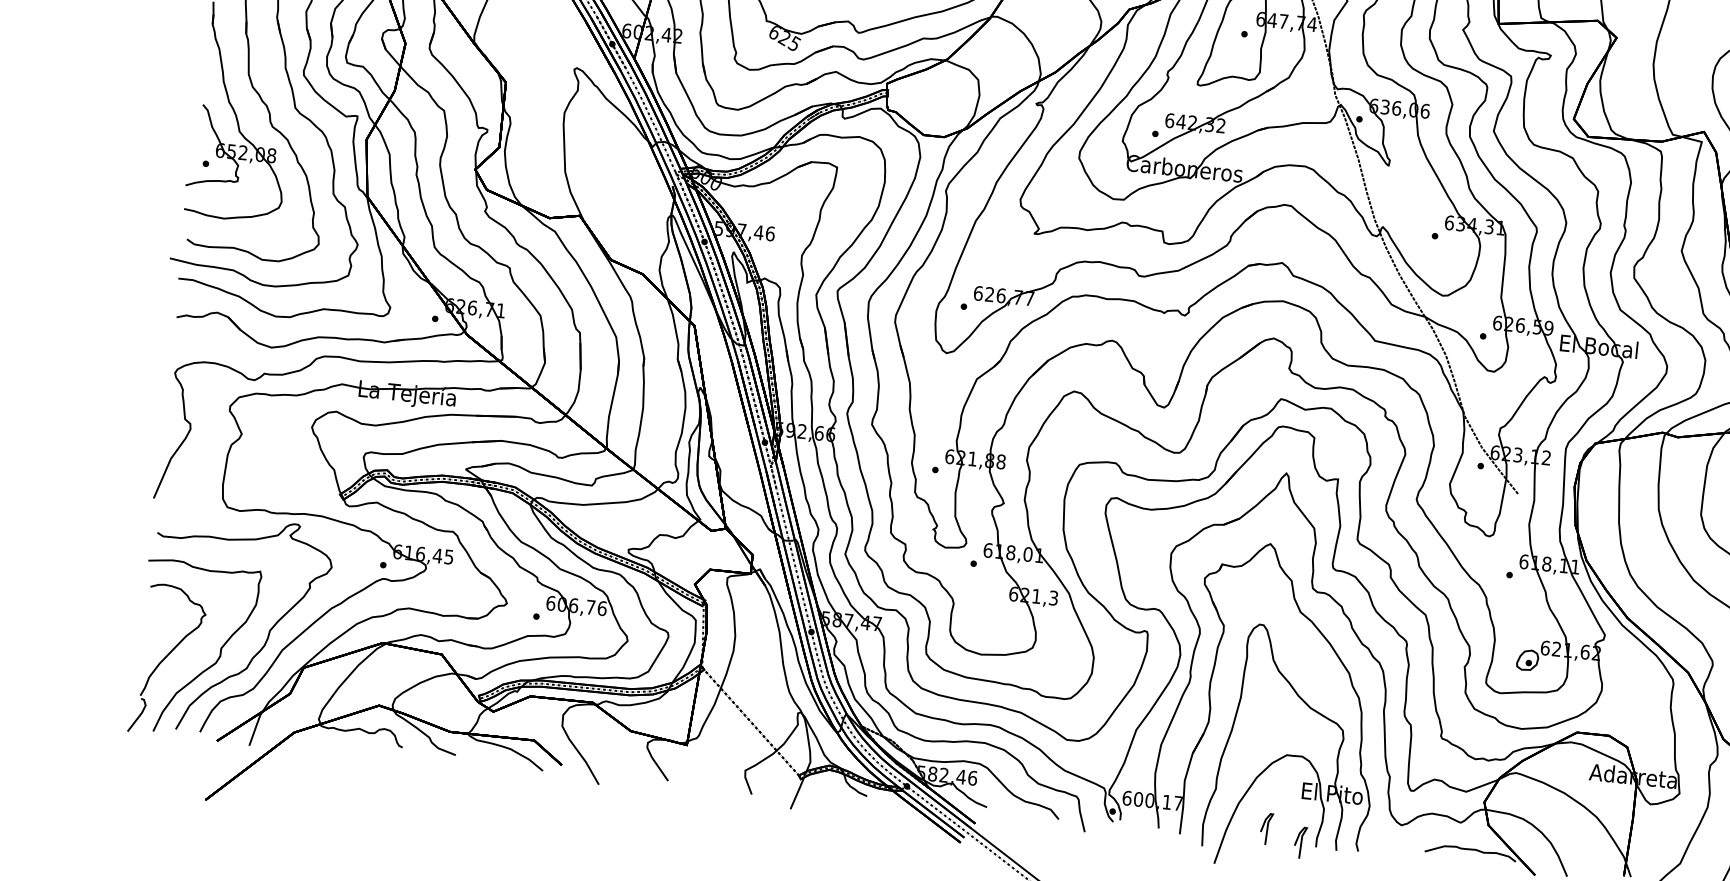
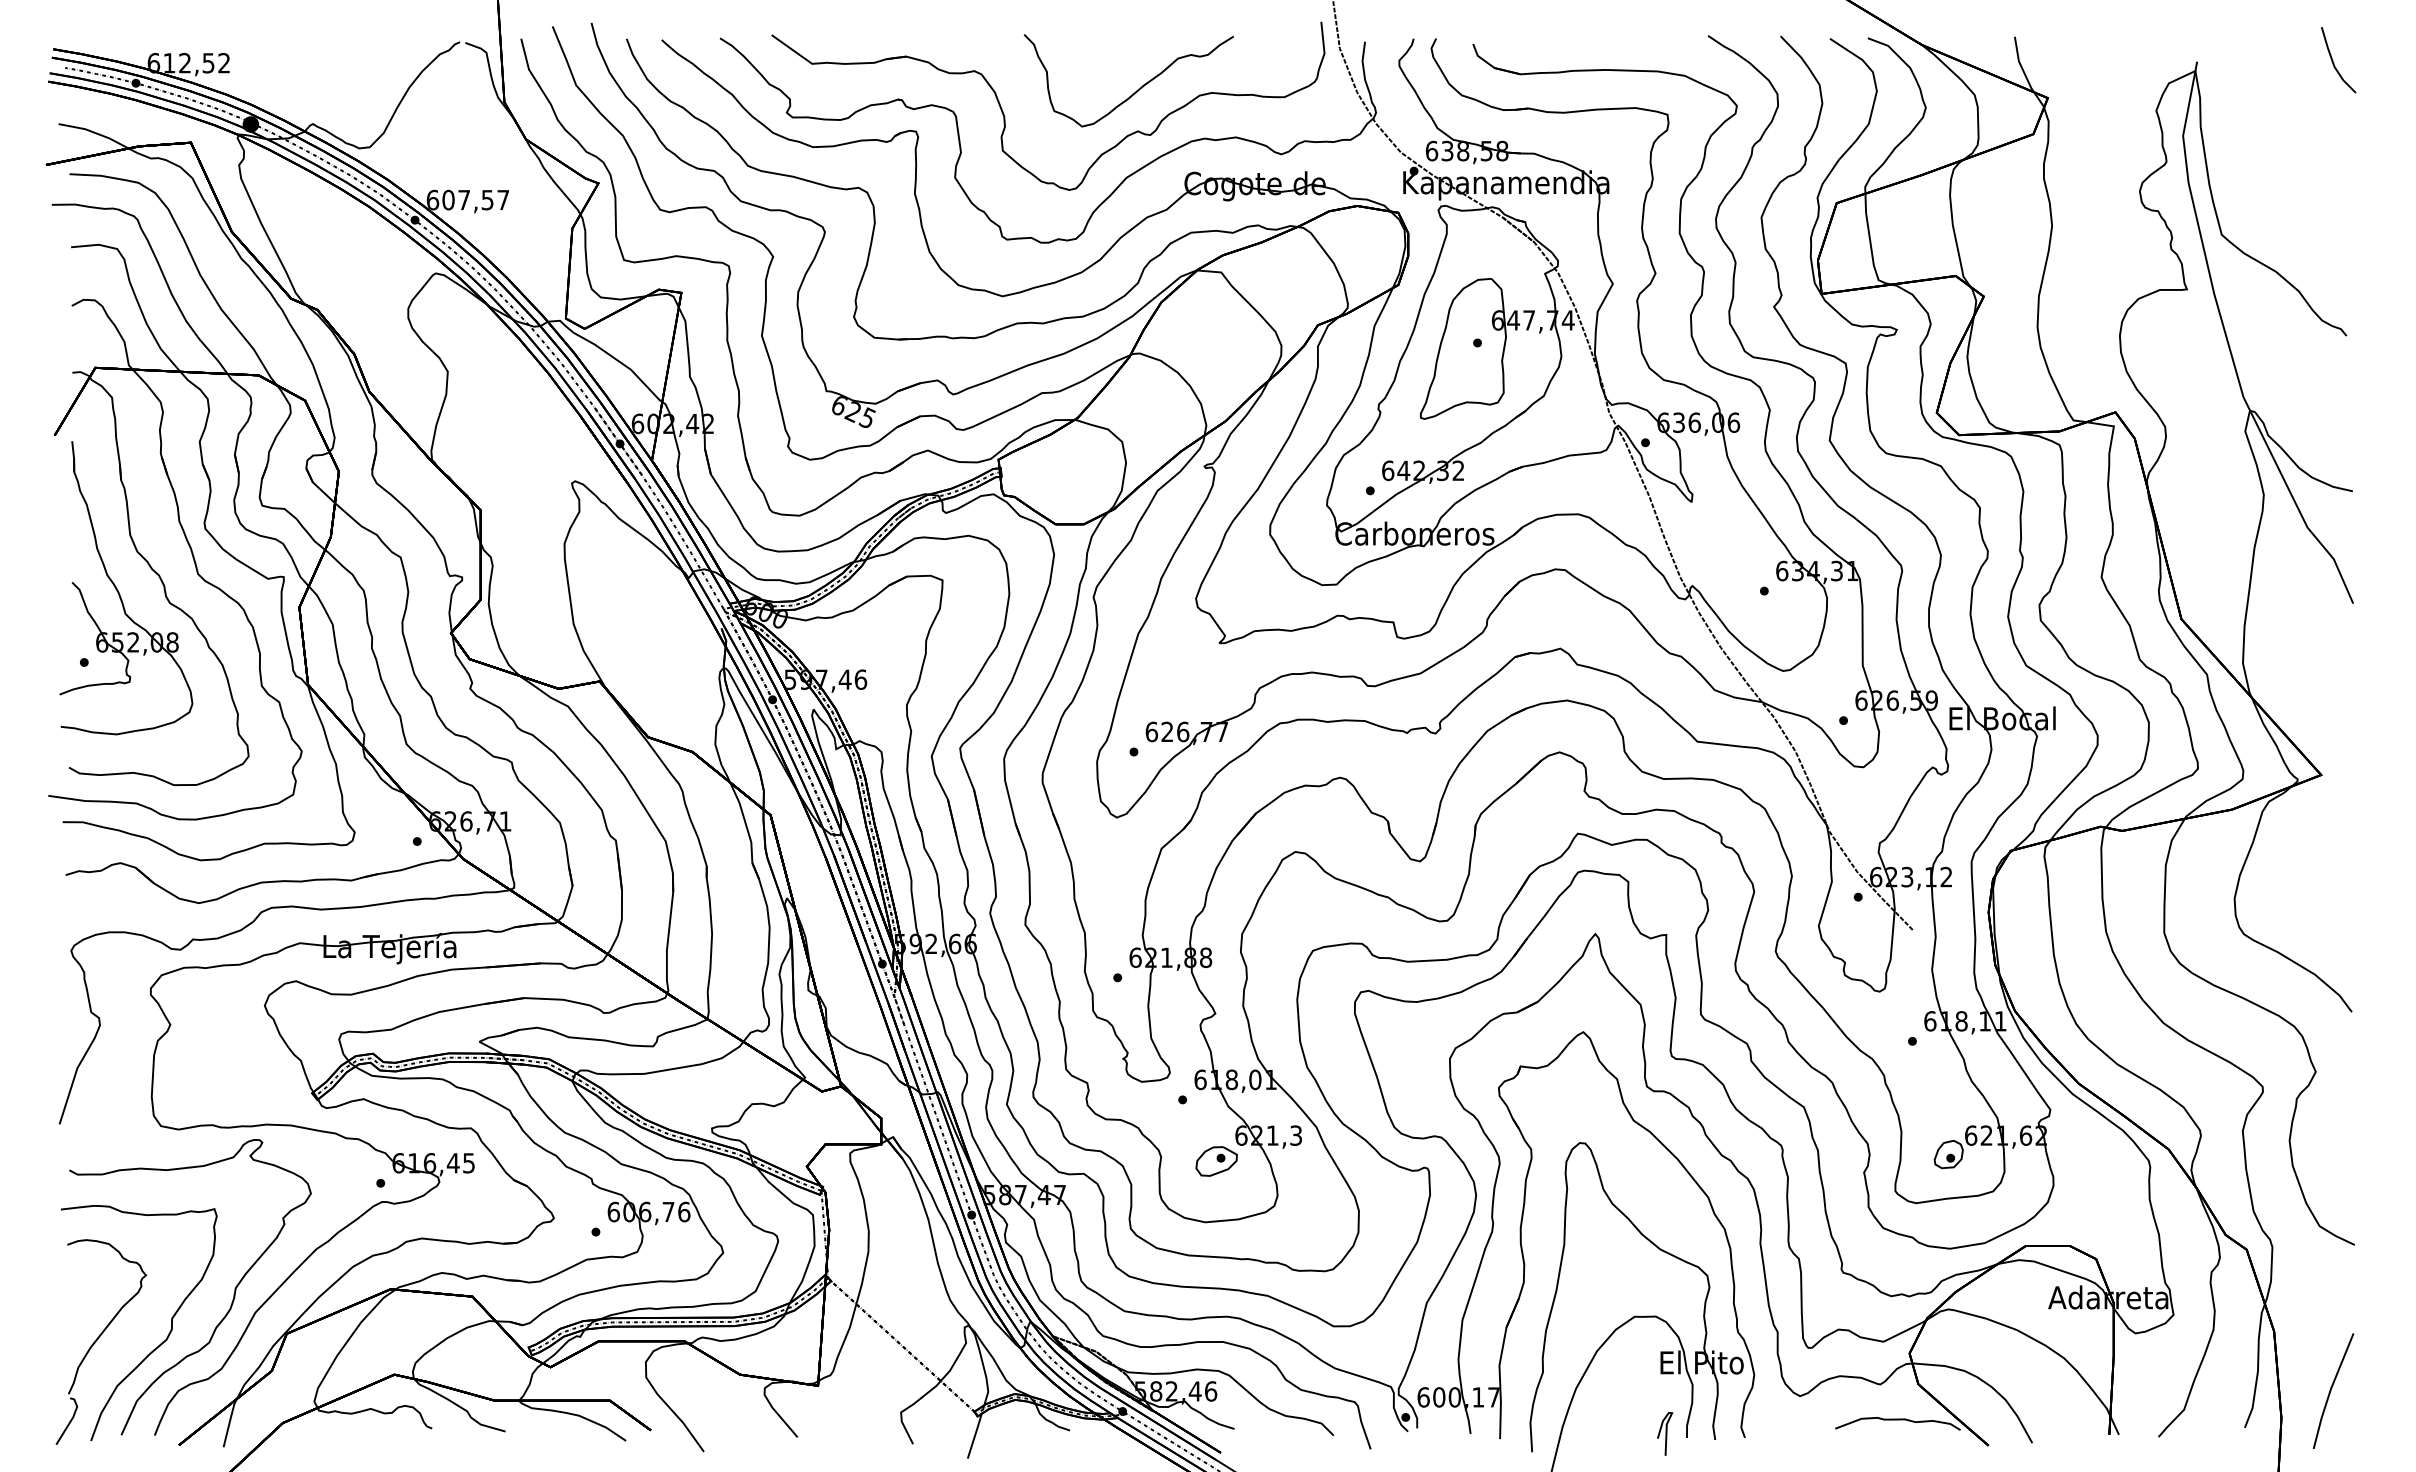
part: (993, 611) -> (1216, 1161), added
curve: (1266, 828) -> (1617, 1419), removed

